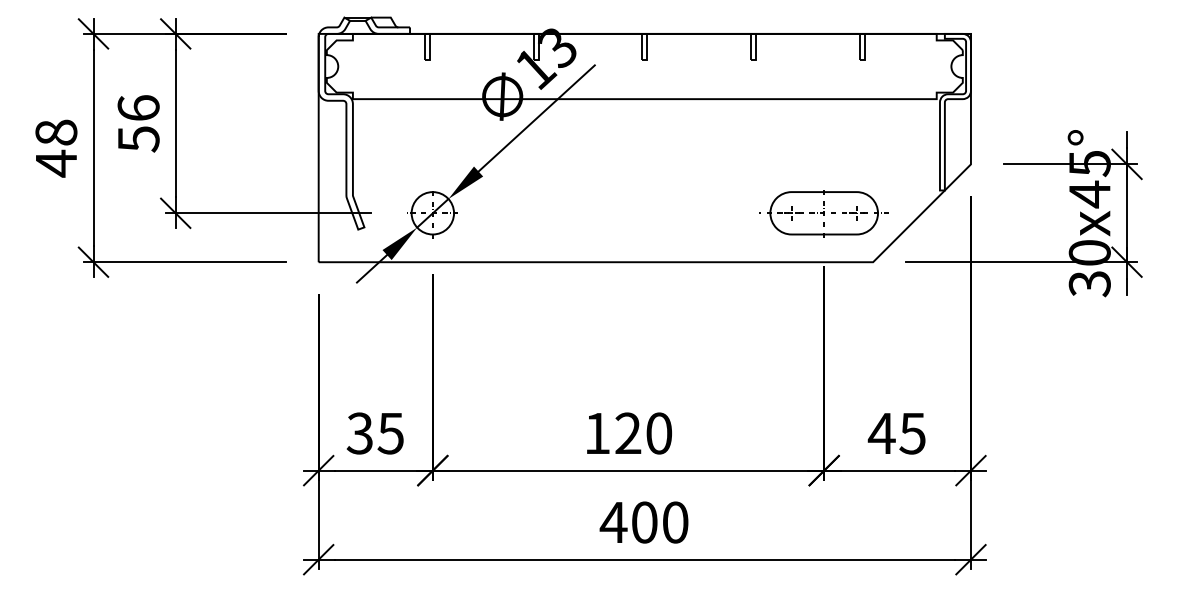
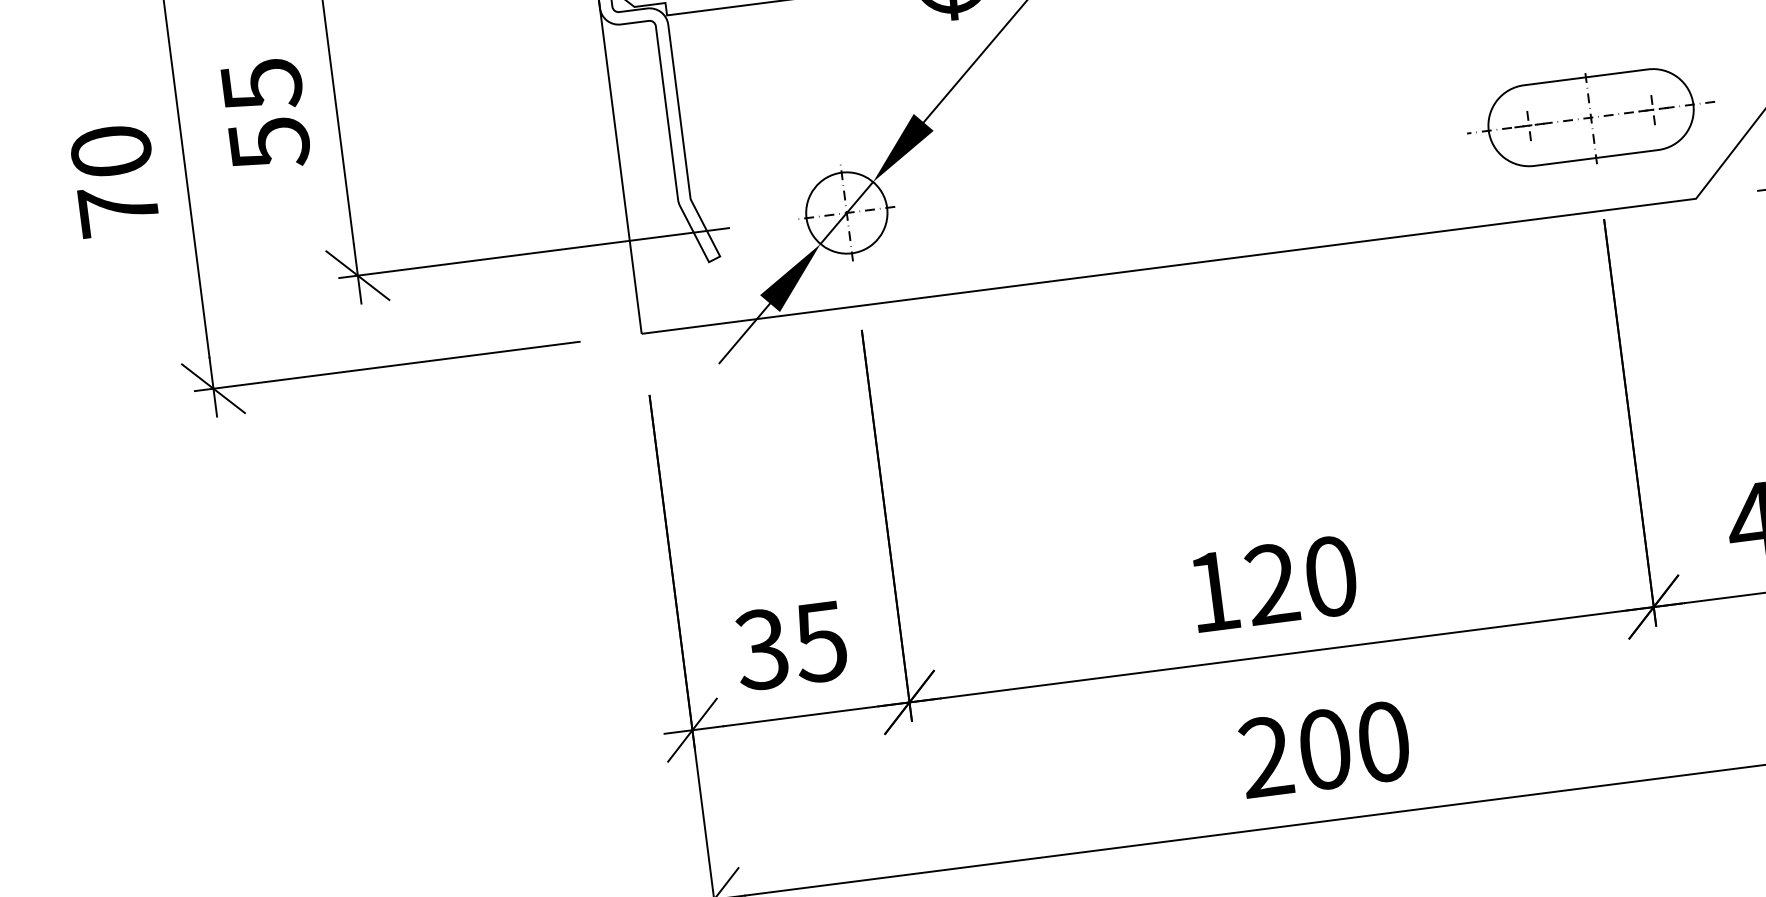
text: (138, 108) -> (261, 85), 56 -> 55
text: (56, 148) -> (115, 181), 48 -> 70
text: (613, 521) -> (1265, 755), 400 -> 200

